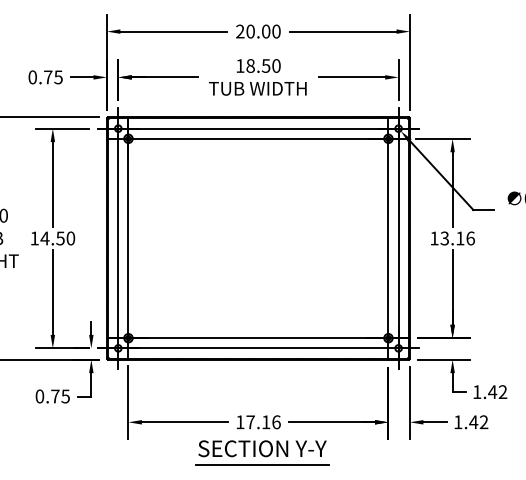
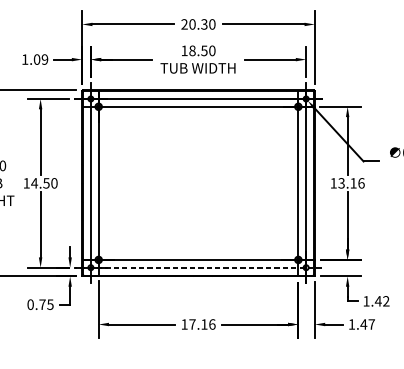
text: (265, 31) -> (203, 24), 20.00 -> 20.30
text: (45, 77) -> (34, 59), 0.75 -> 1.09
line: (258, 348) -> (198, 267), solid -> dashed
text: (483, 422) -> (371, 324), 1.42 -> 1.47
part: (262, 452) -> (201, 347), removed

